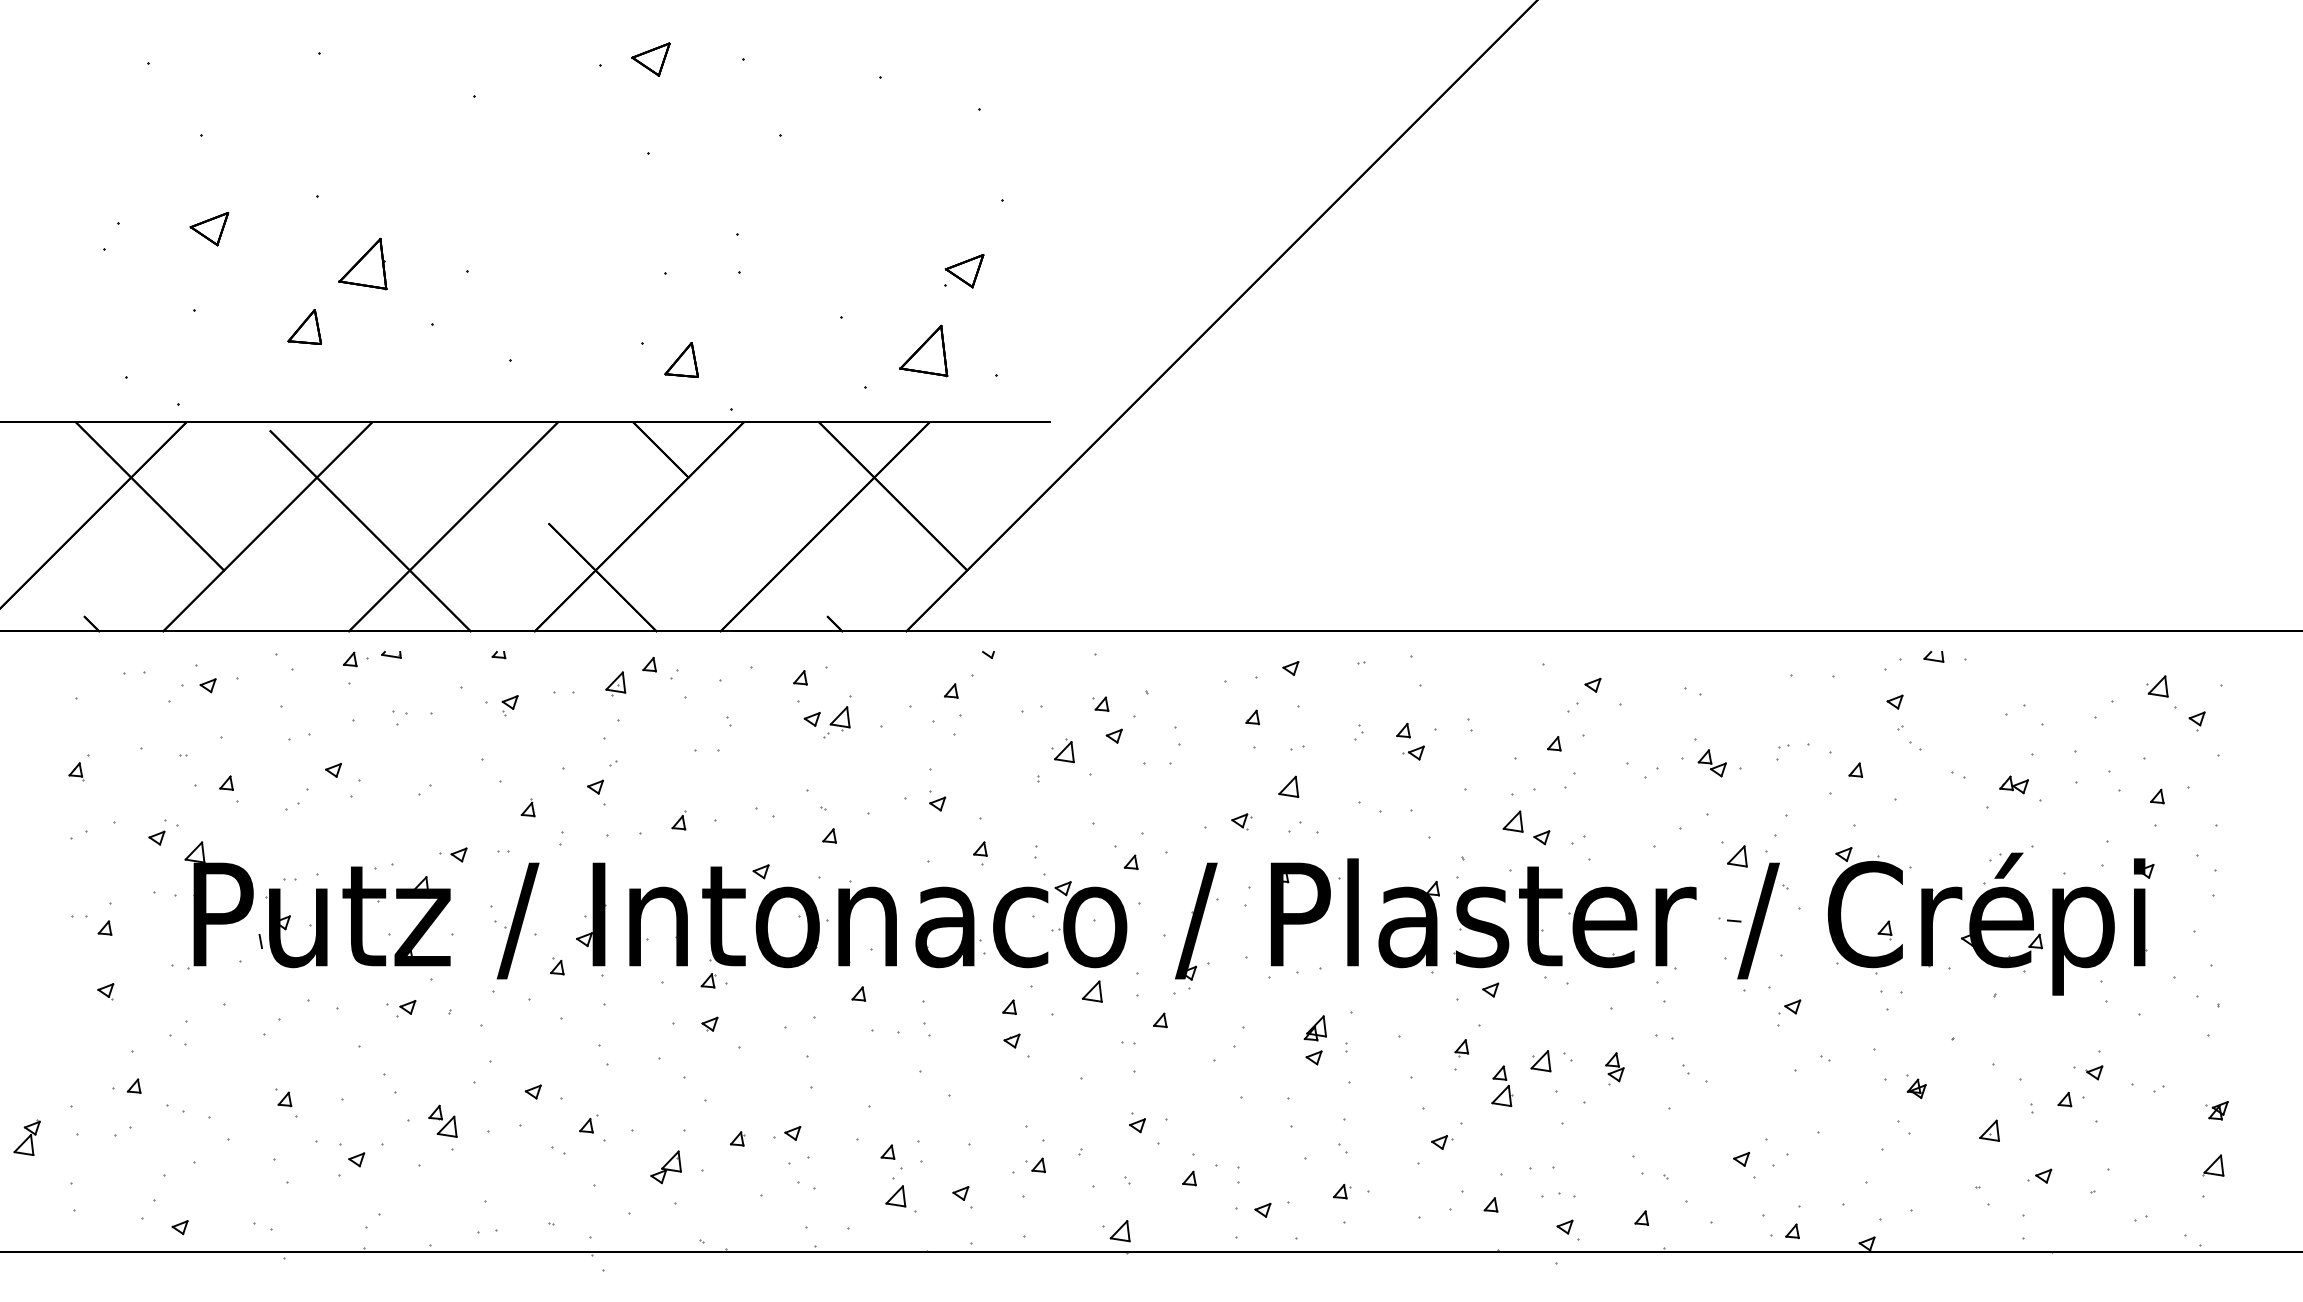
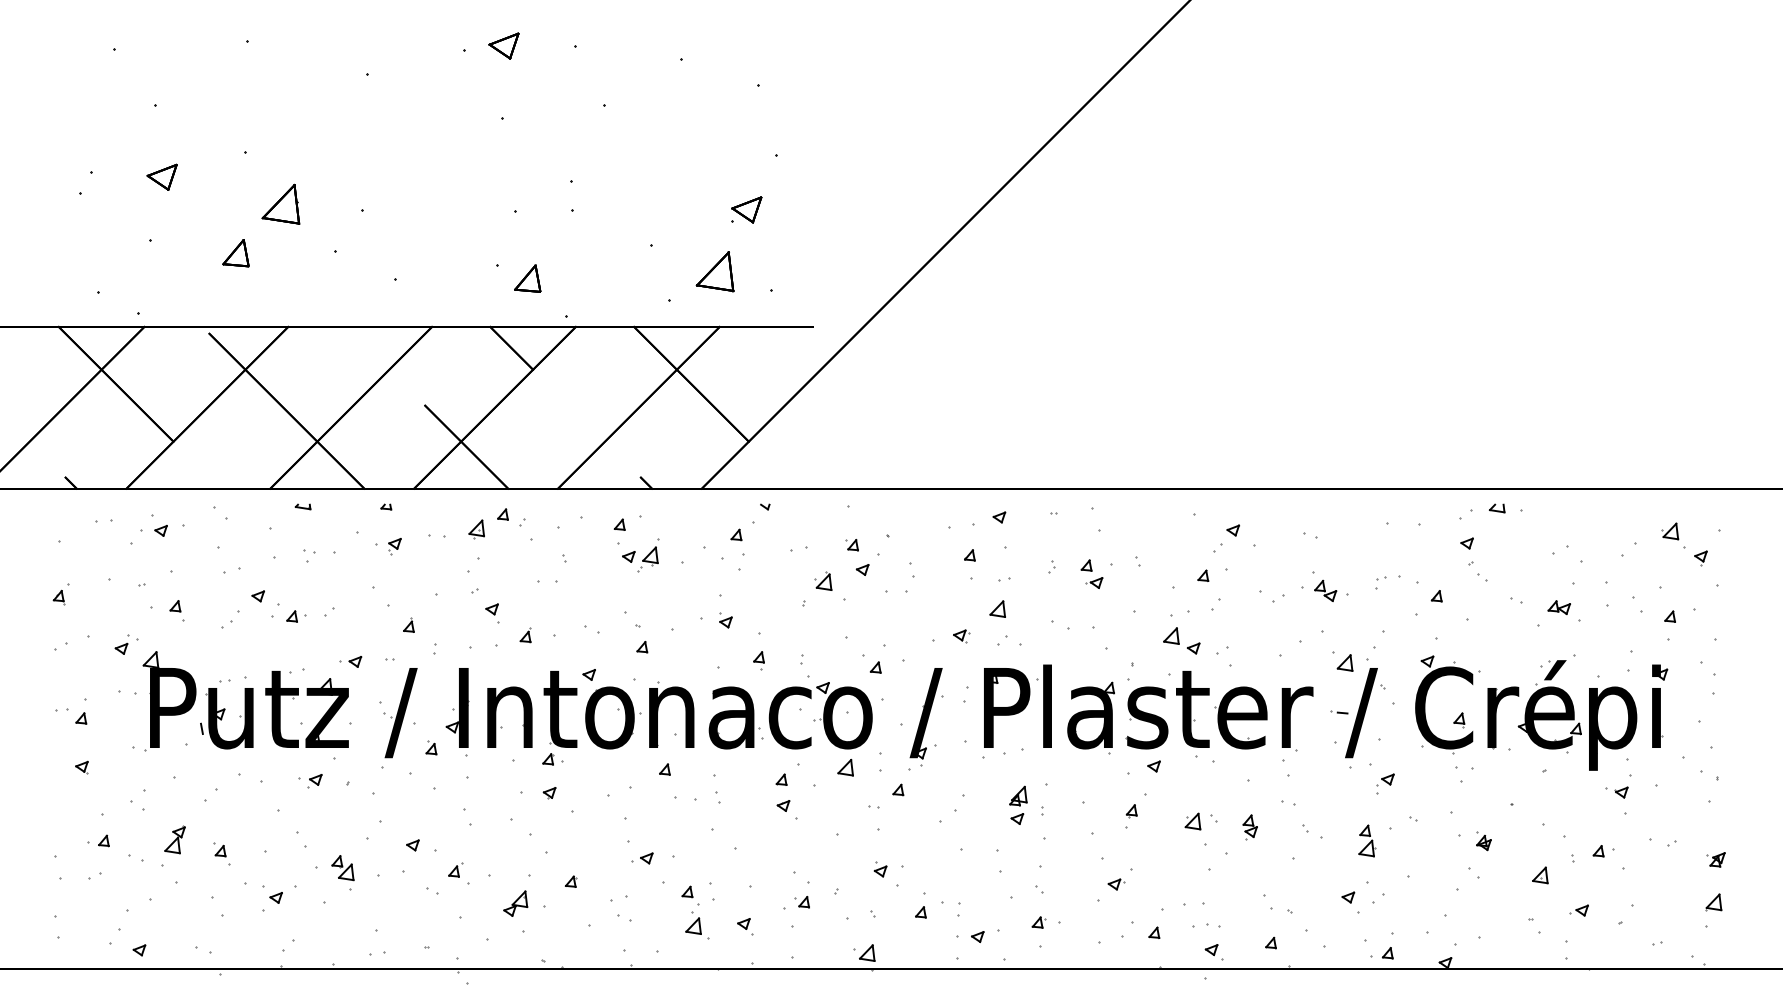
part: (355, 659) -> (296, 616), moved
part: (596, 792) -> (492, 613), moved
part: (2087, 1072) -> (1616, 792), moved
part: (1502, 1085) -> (1367, 840), moved
part: (787, 1133) -> (642, 858), moved
part: (26, 1137) -> (174, 839), moved

